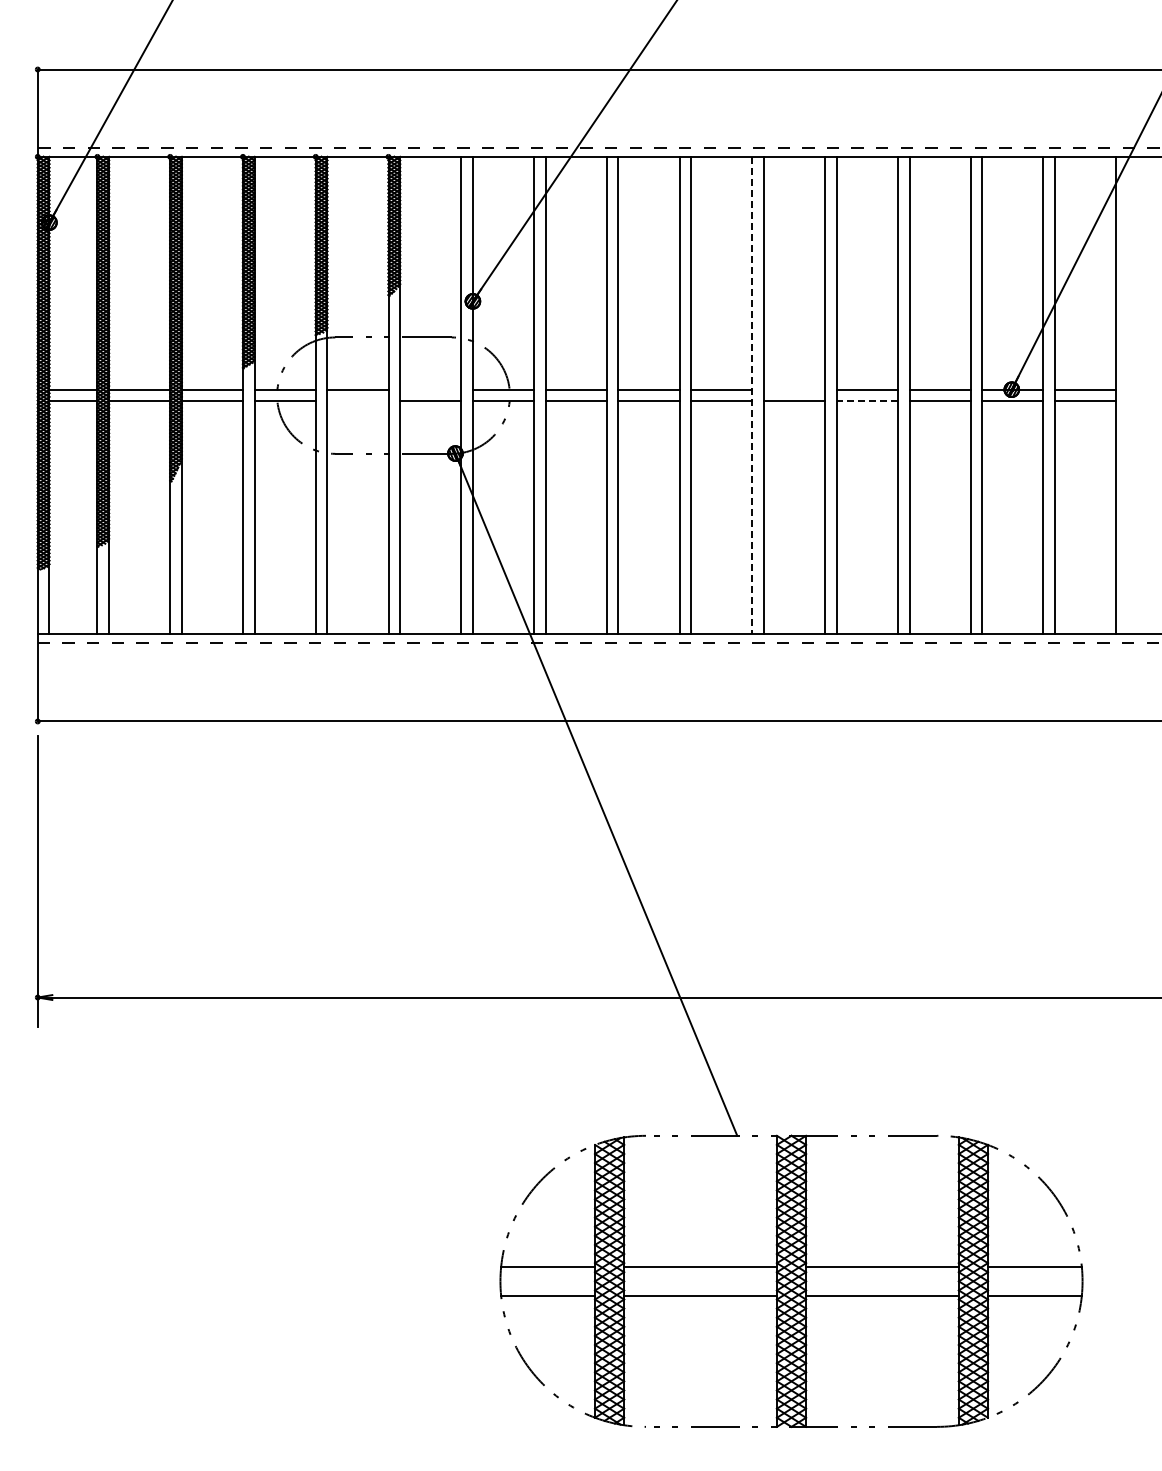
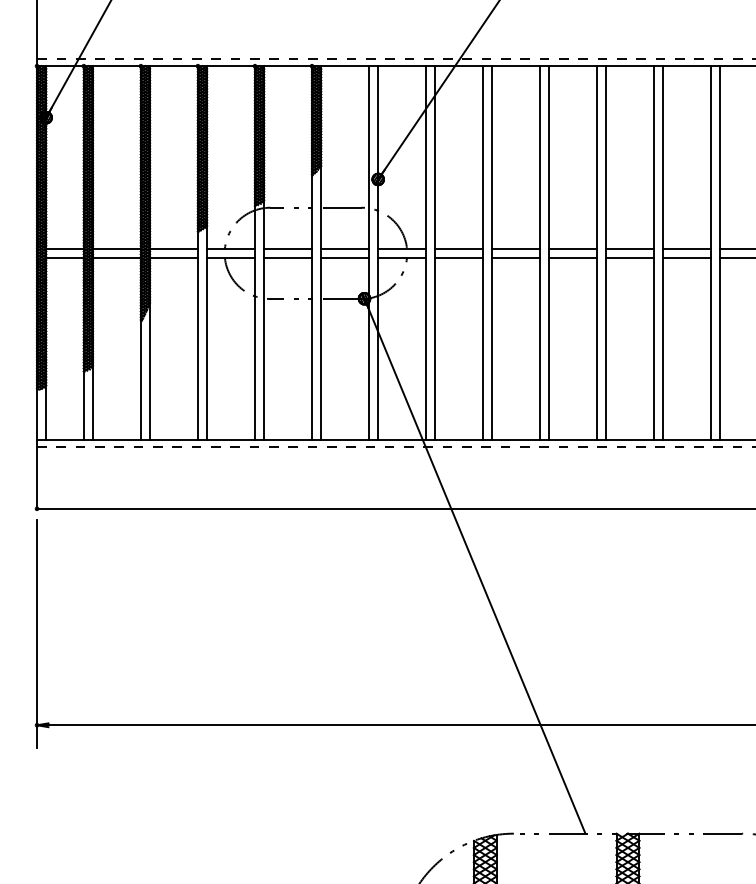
line: (430, 389) -> (344, 248), added
line: (794, 389) -> (630, 248), added
line: (752, 395) -> (597, 253), dashed -> solid
line: (357, 401) -> (287, 257), added
line: (867, 401) -> (687, 257), dashed -> solid

